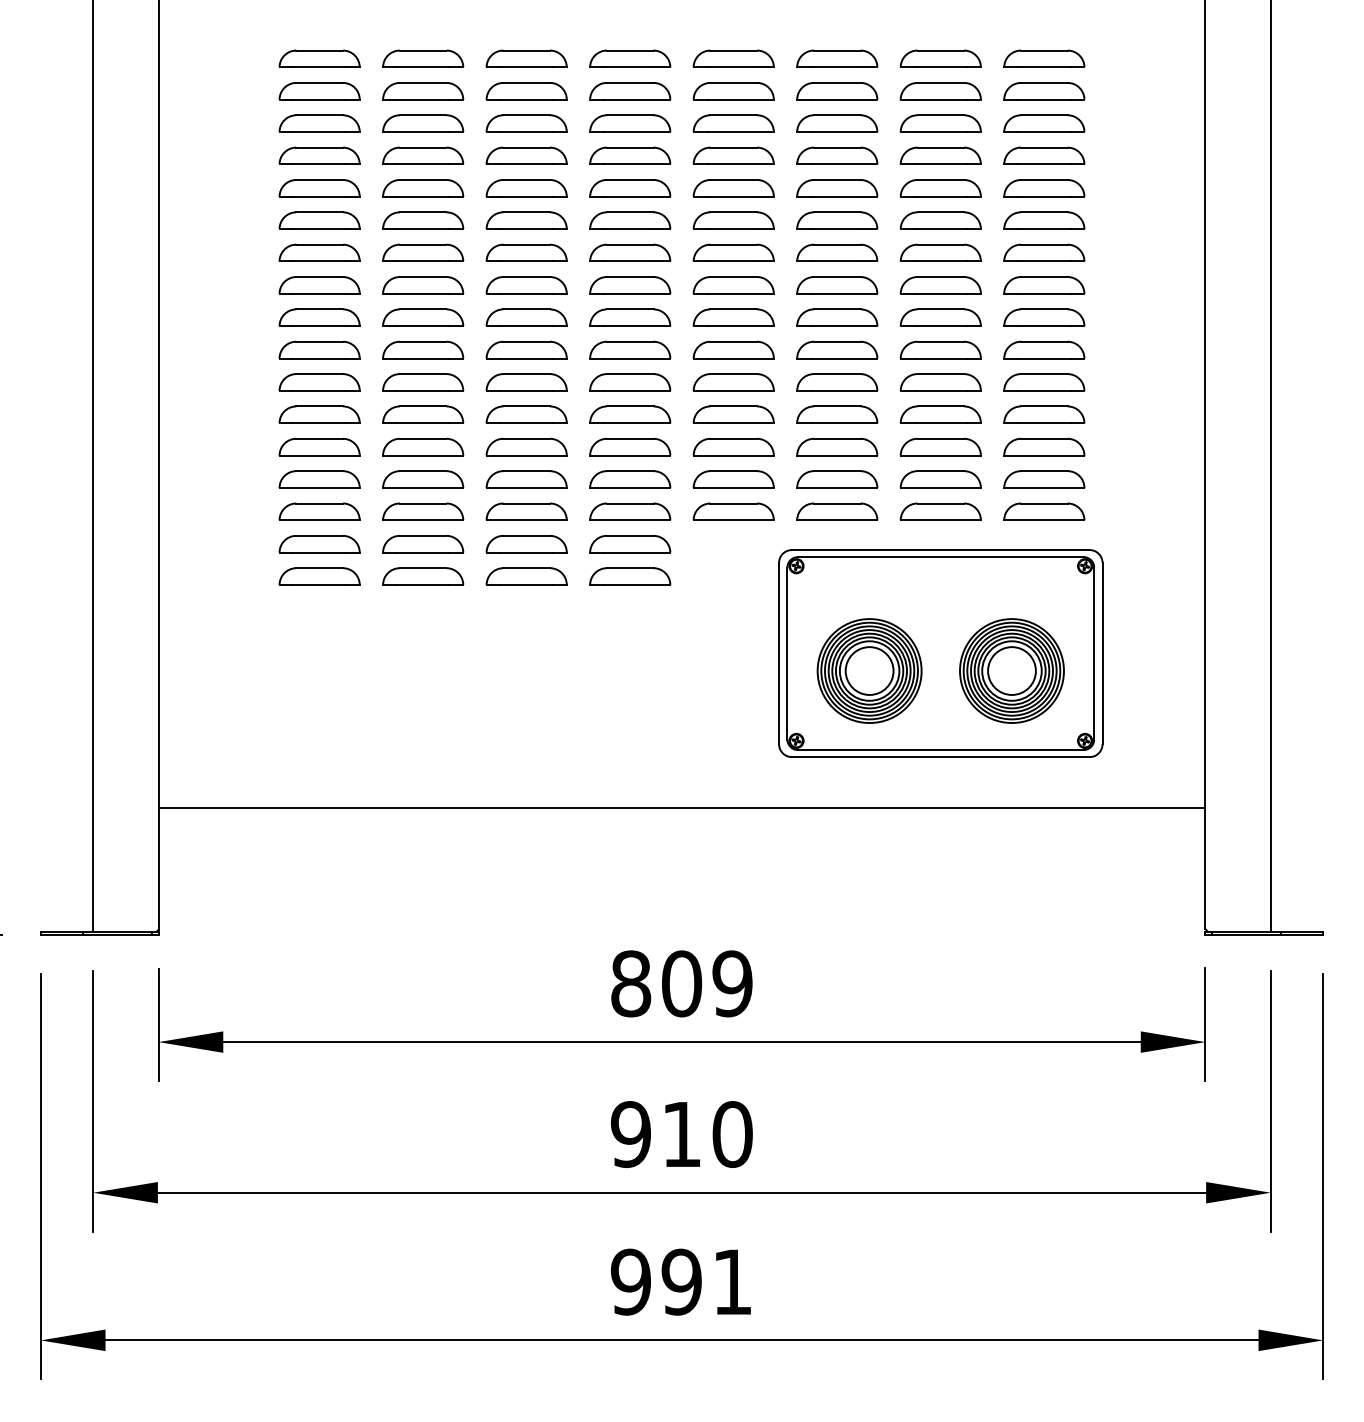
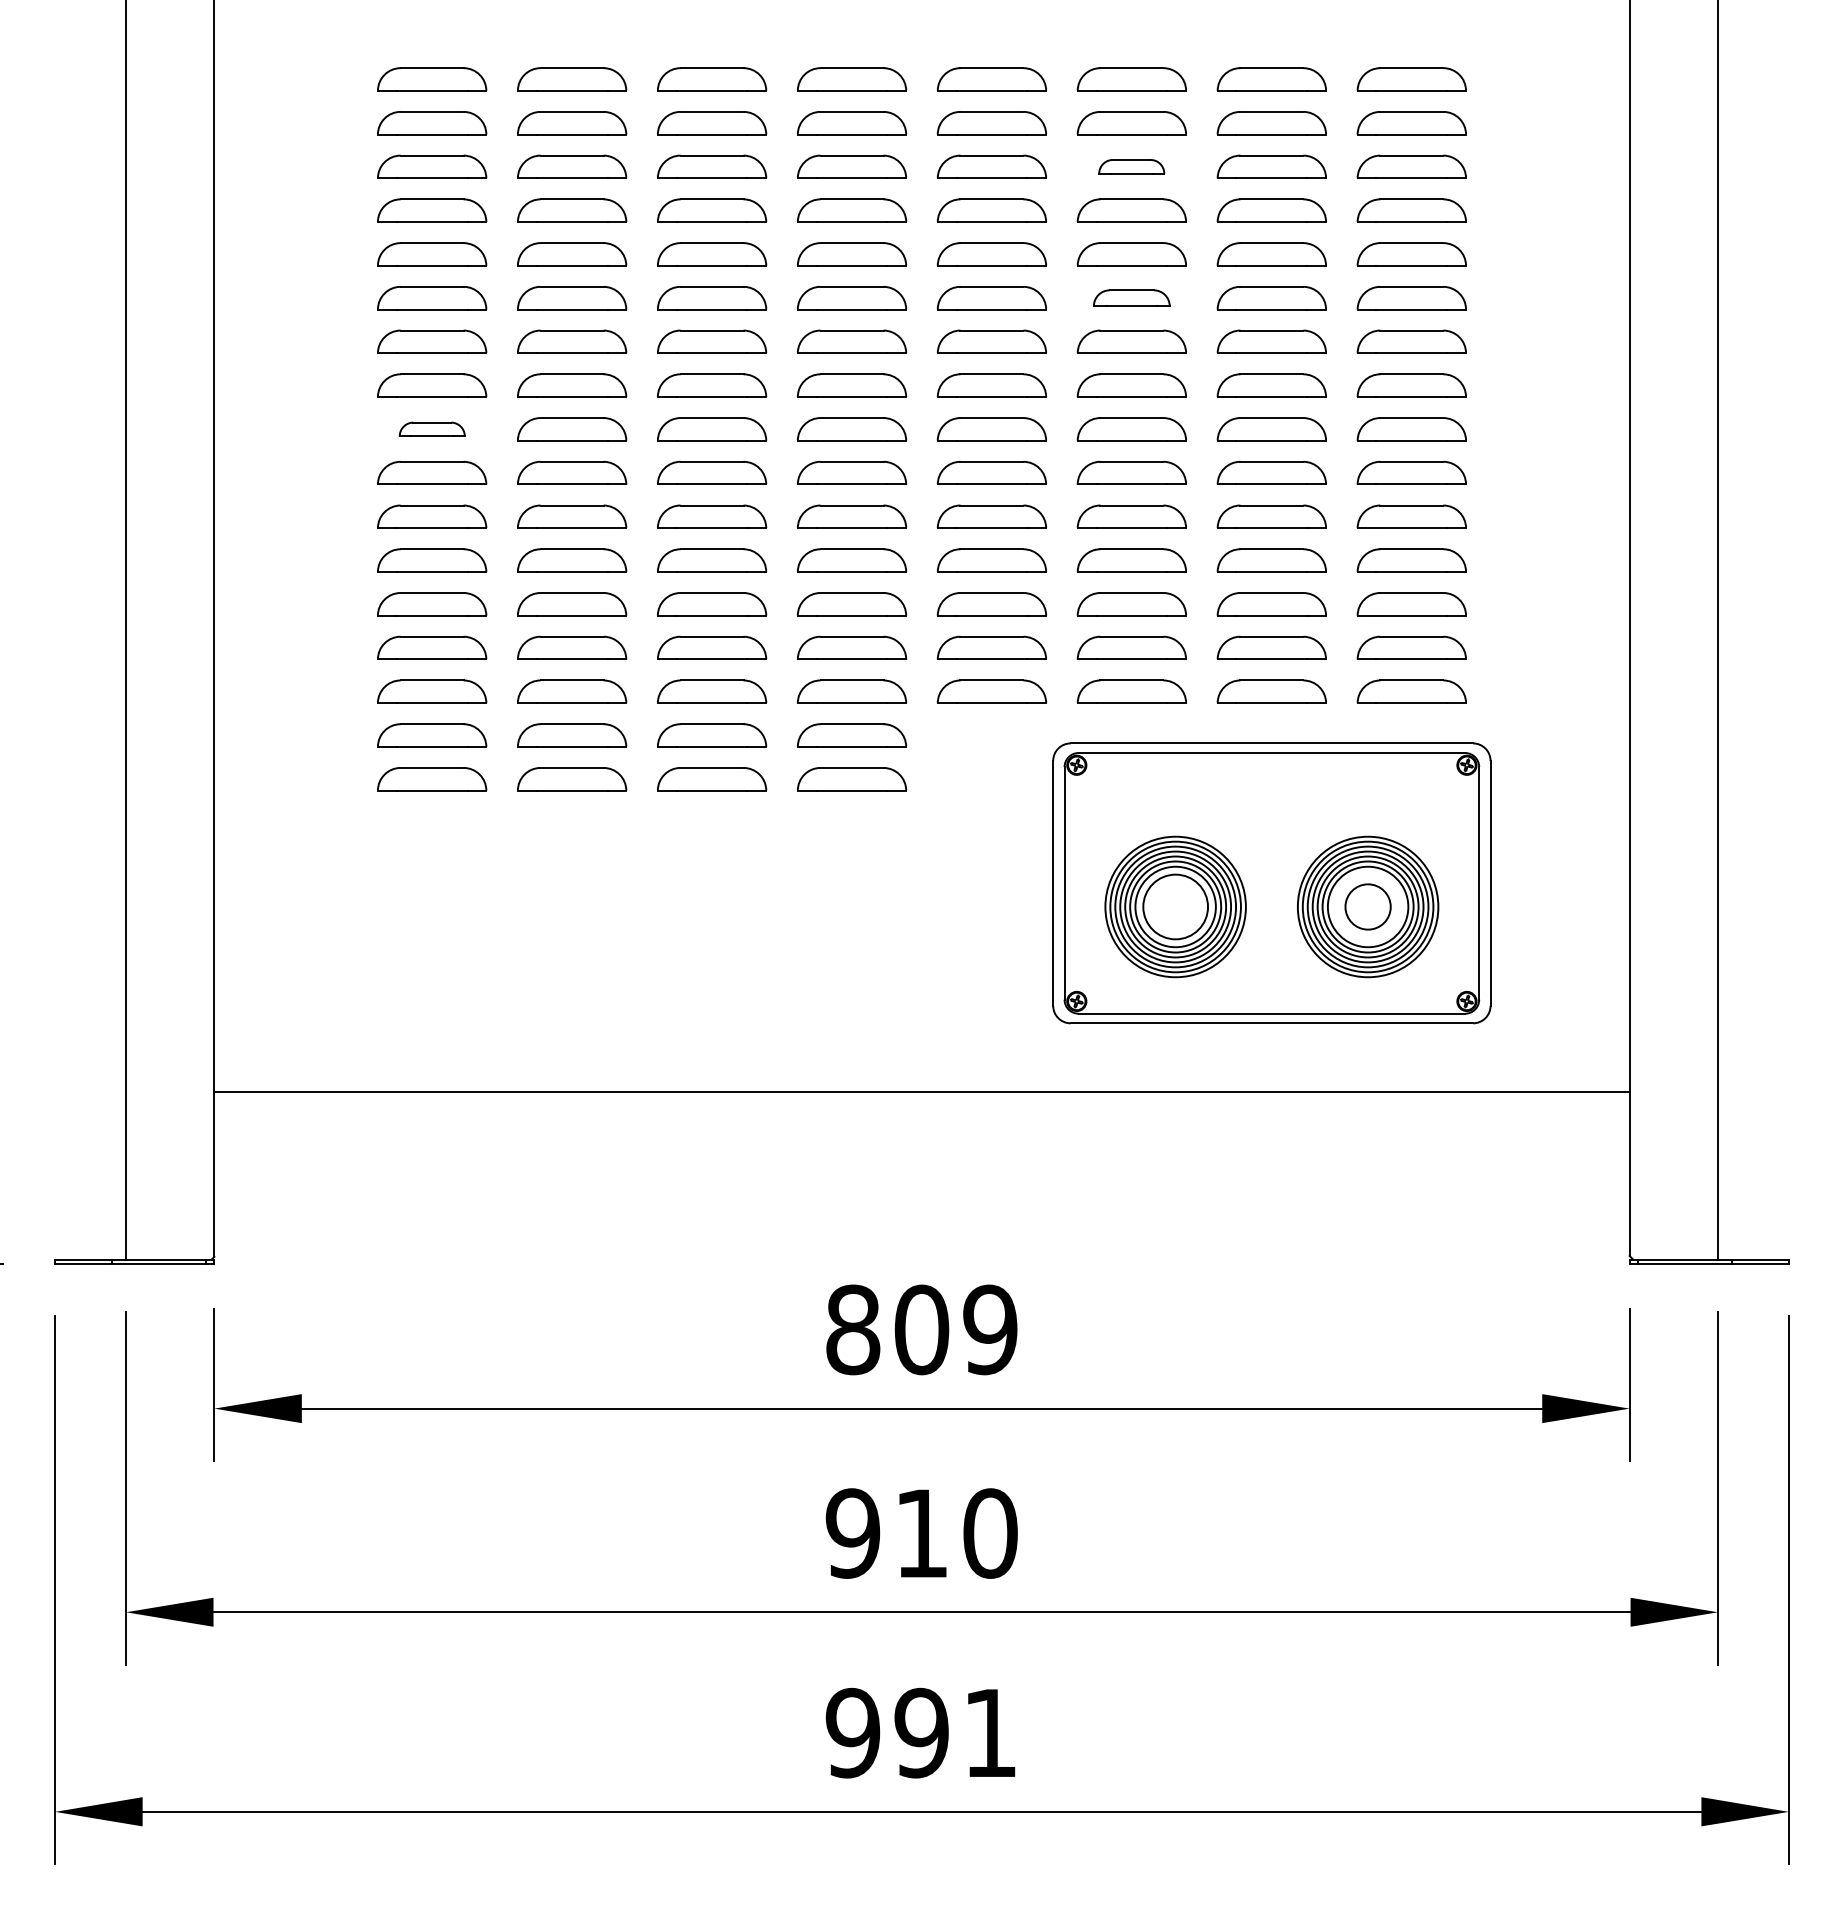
part: (836, 123) -> (1131, 166), size x0.6
part: (836, 220) -> (1131, 298), size x0.7
part: (319, 317) -> (432, 429), size x0.6
circle: (1011, 670) -> (1367, 906), size x0.7

